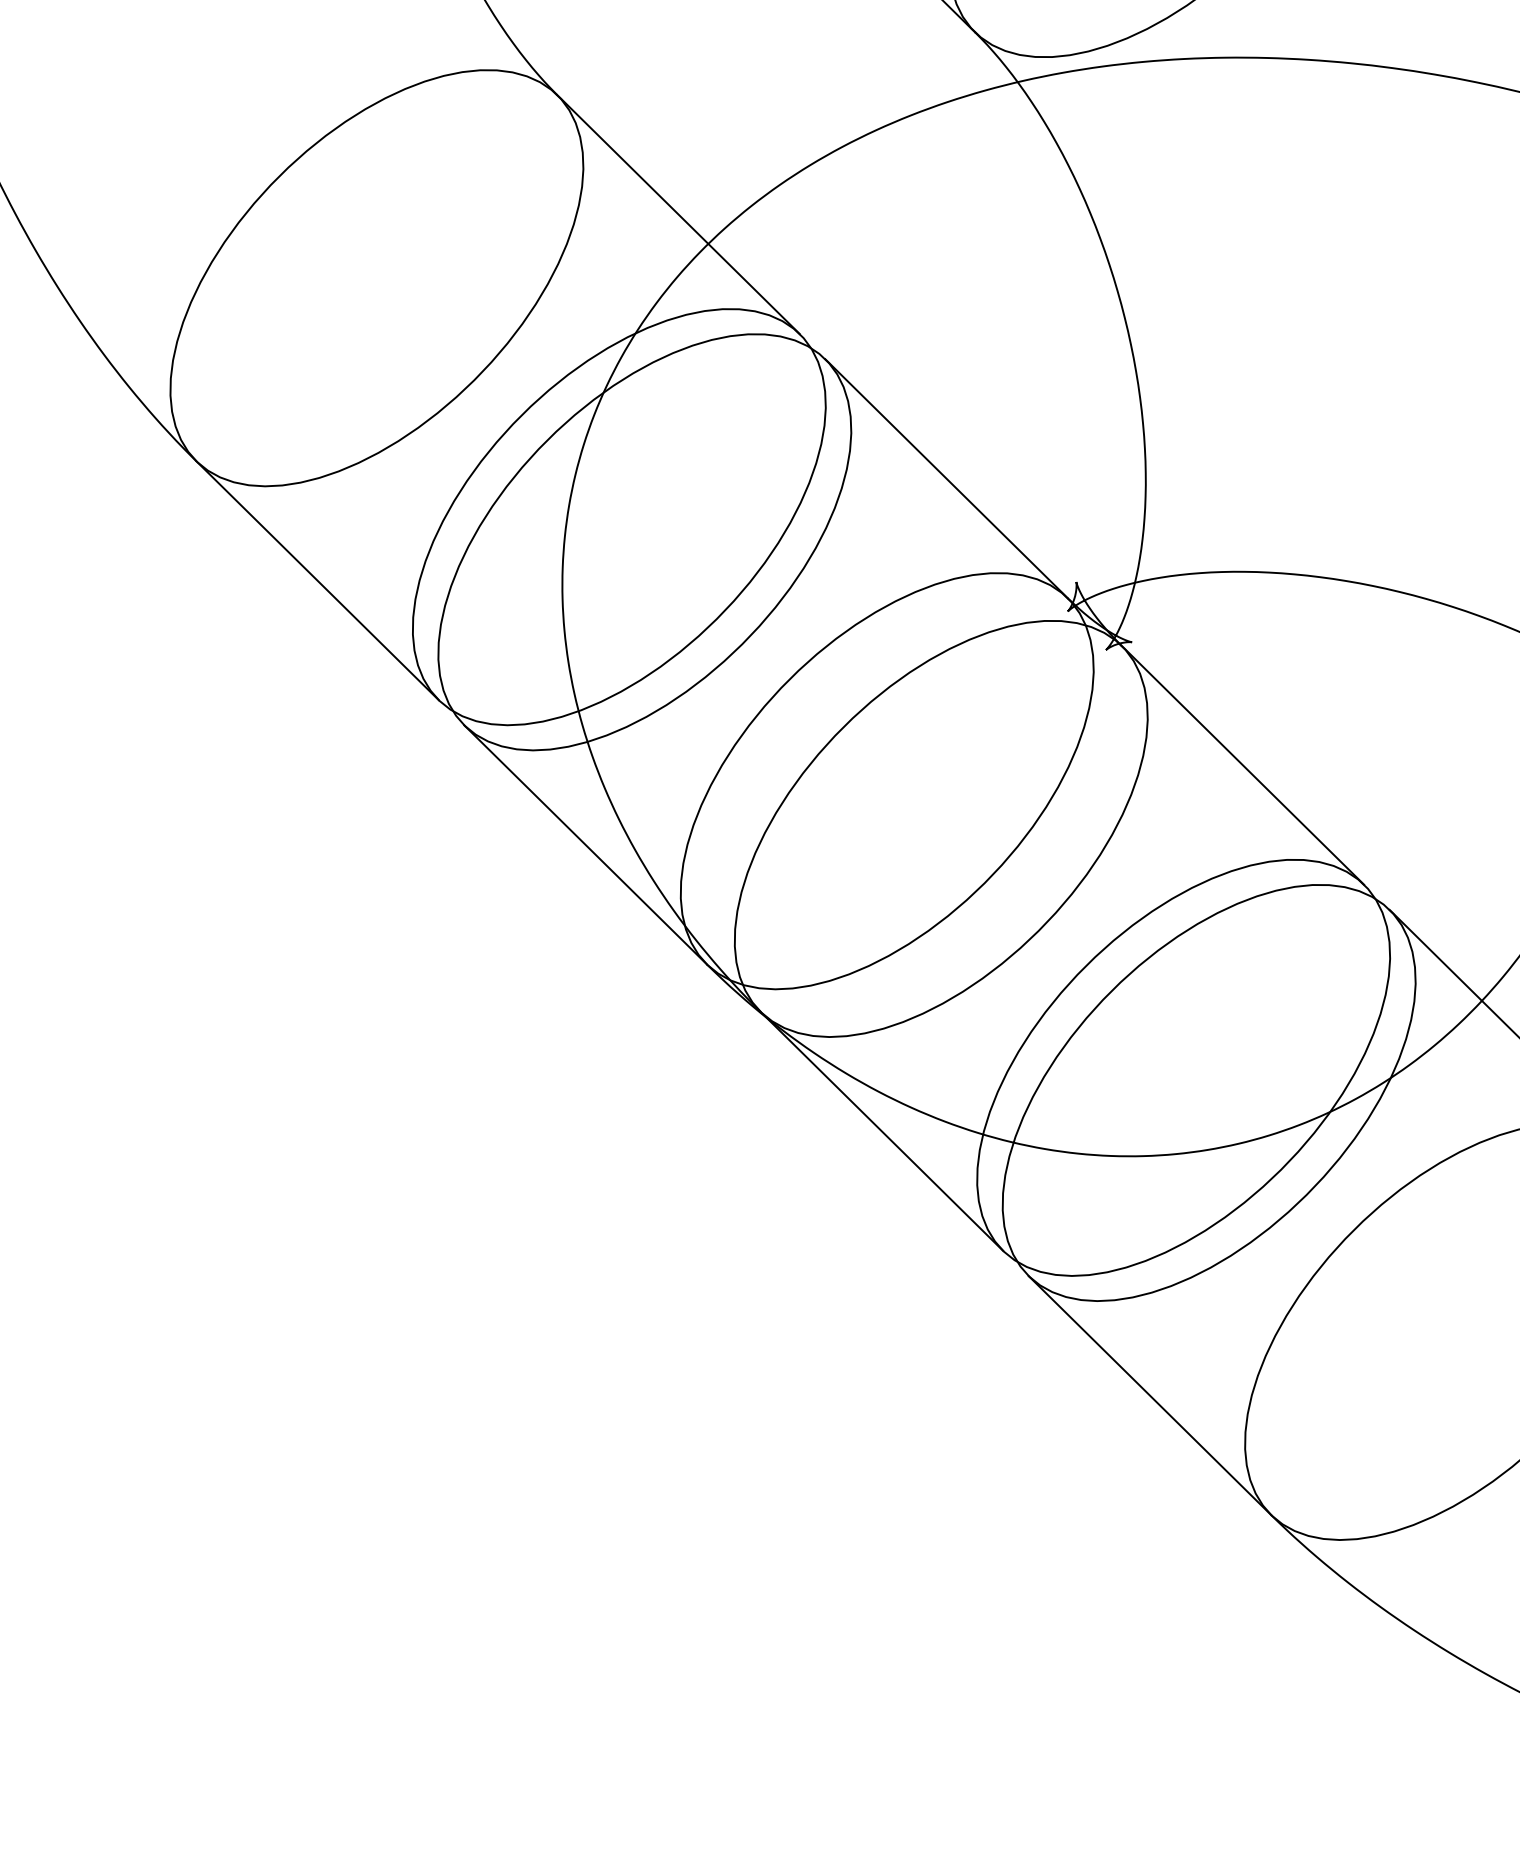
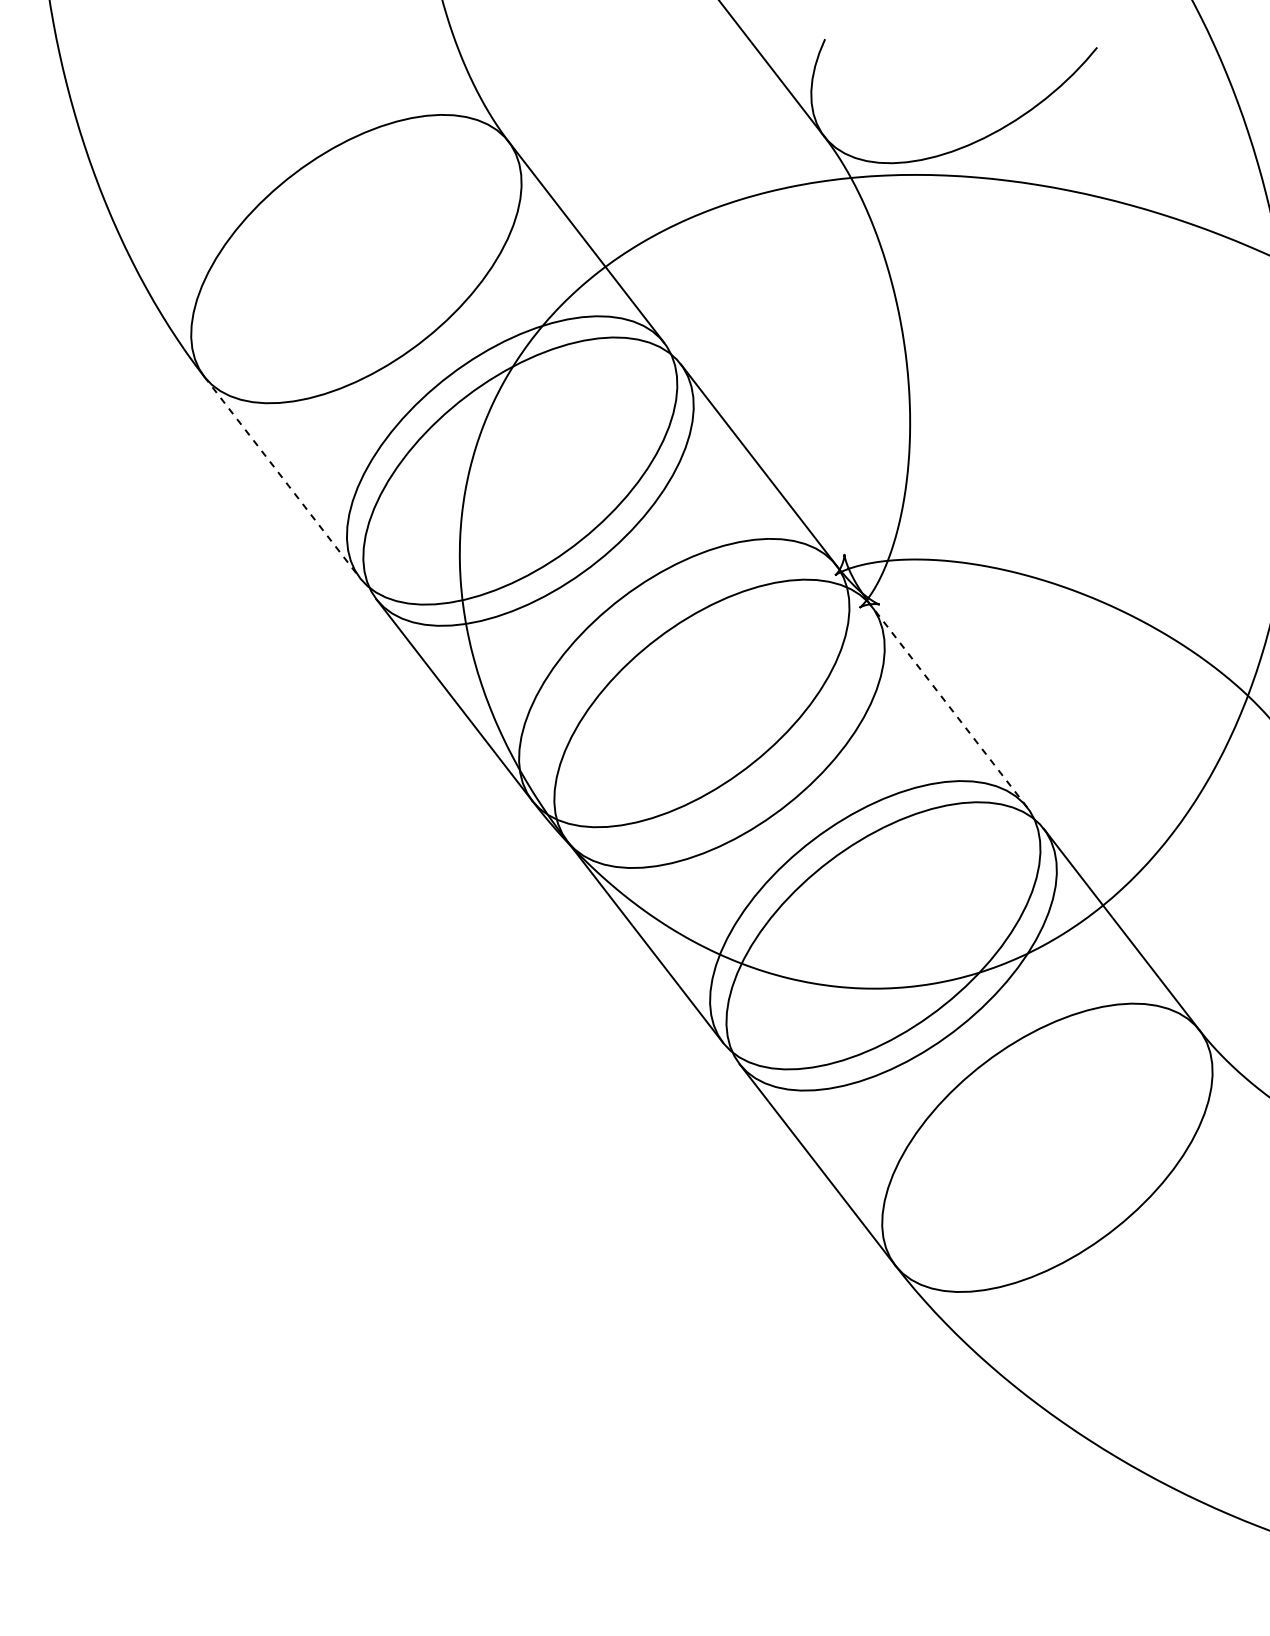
line: (318, 580) -> (282, 477), solid -> dashed
line: (1242, 764) -> (949, 706), solid -> dashed

